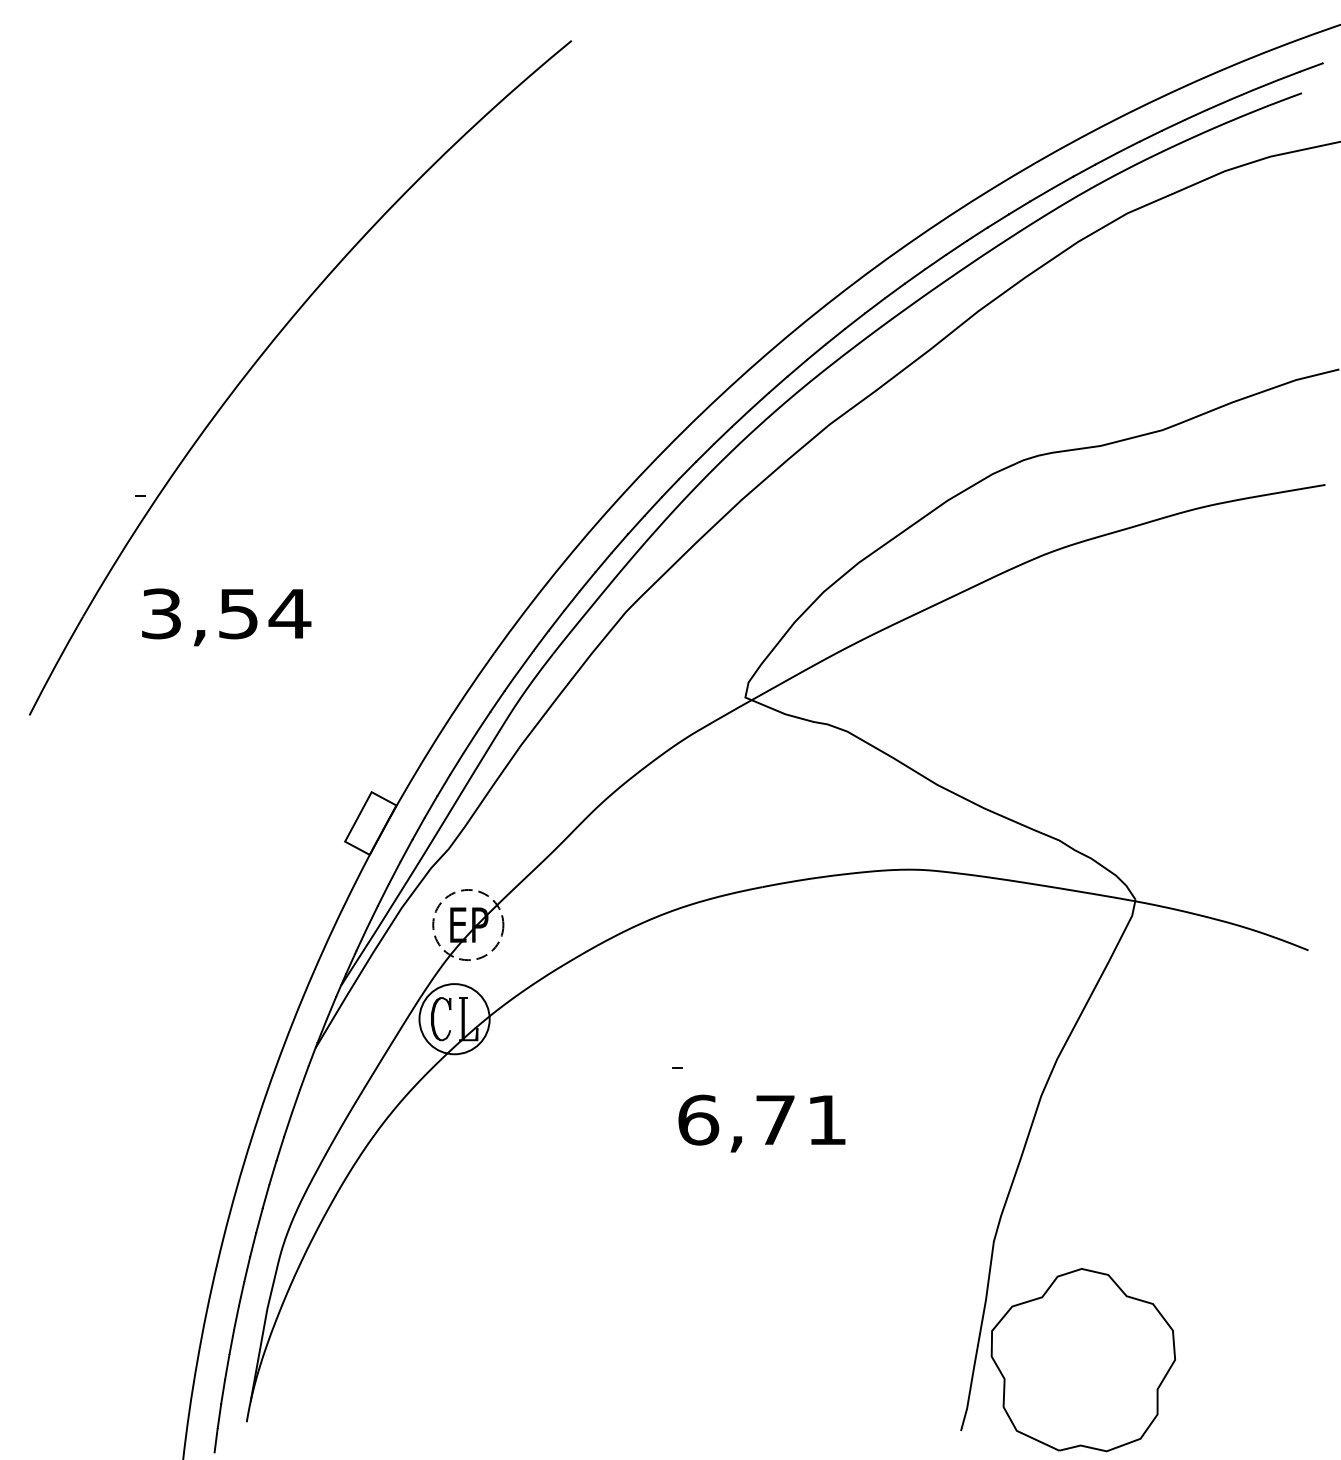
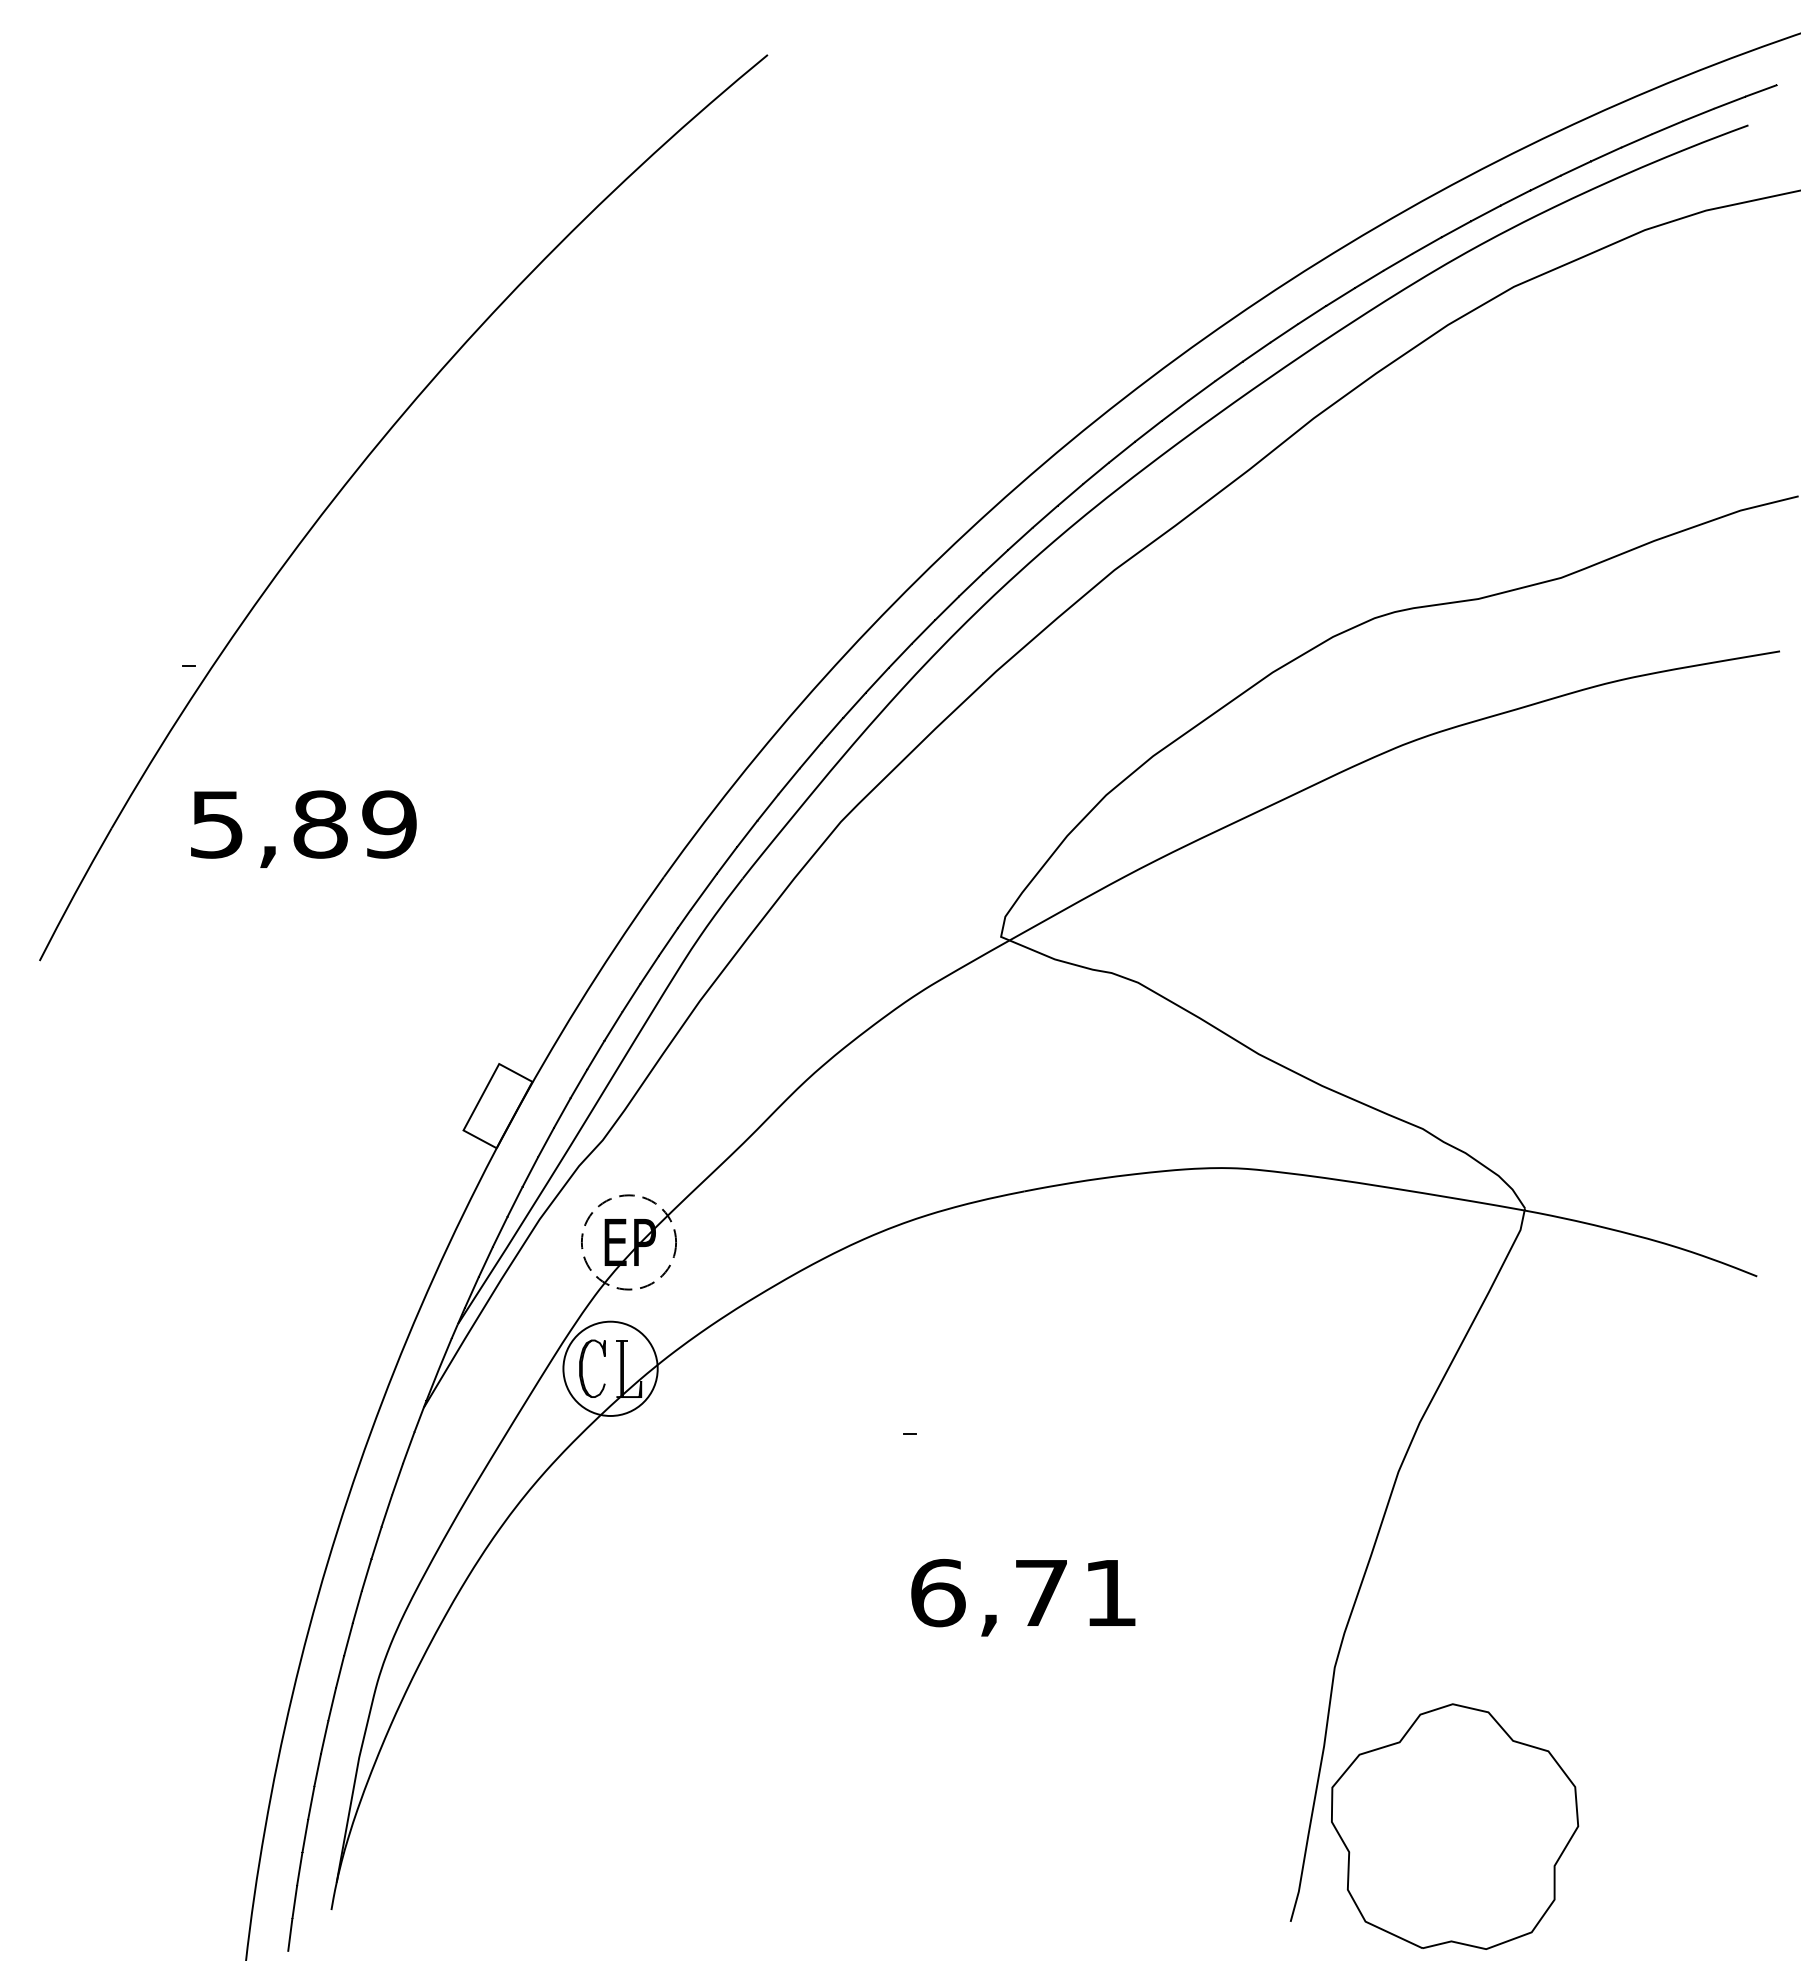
text: (226, 613) -> (304, 824), 3,54 -> 5,89
text: (761, 1123) -> (1022, 1597), moved

